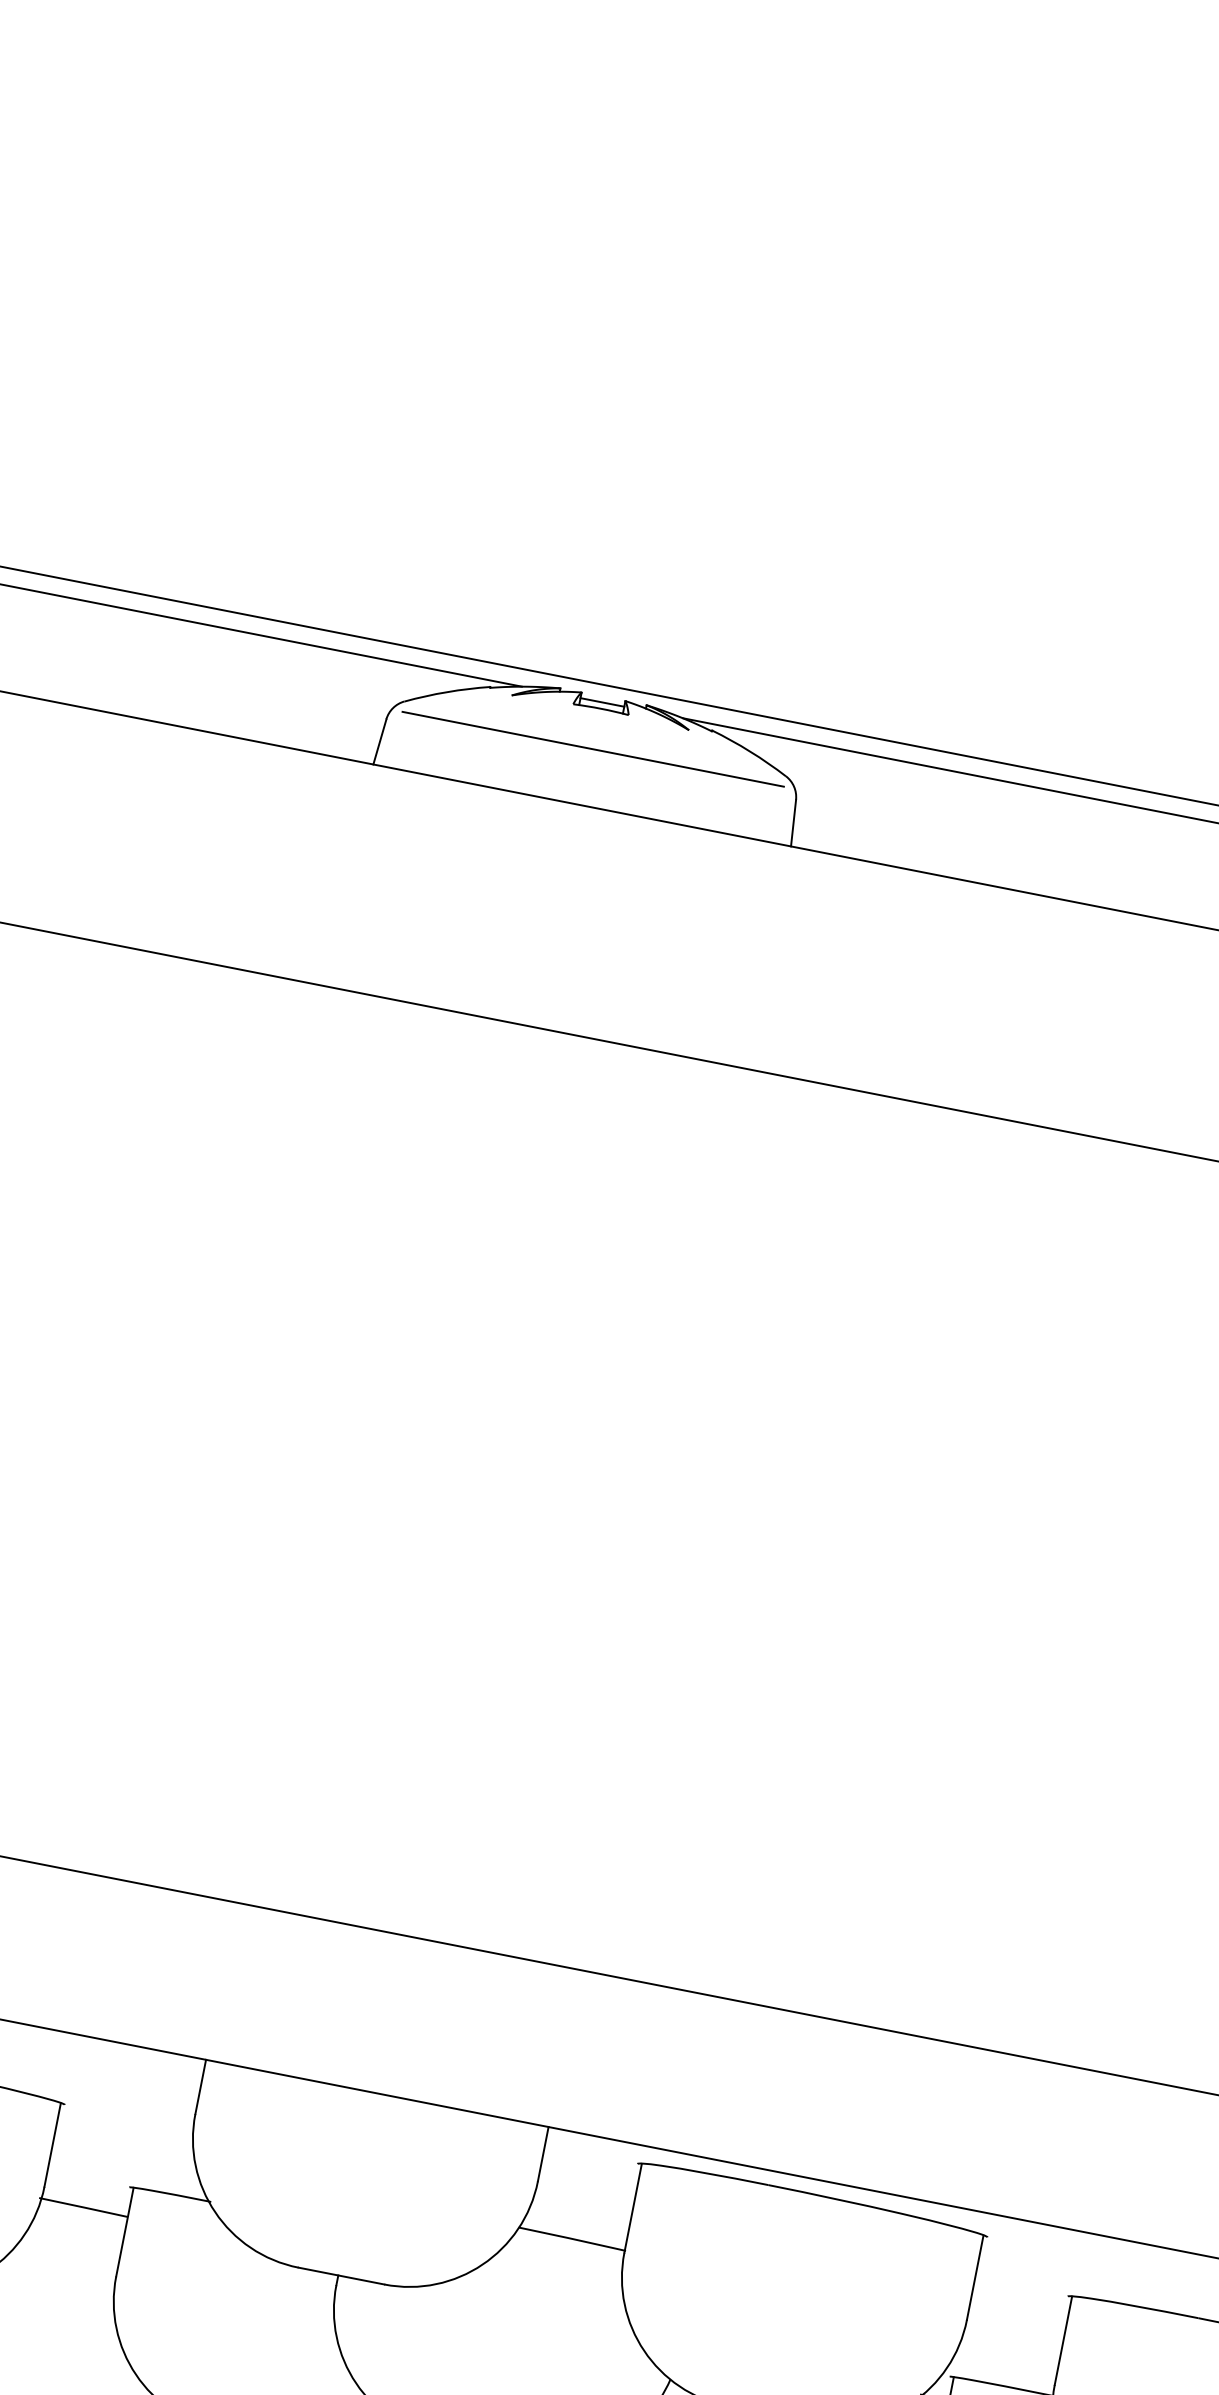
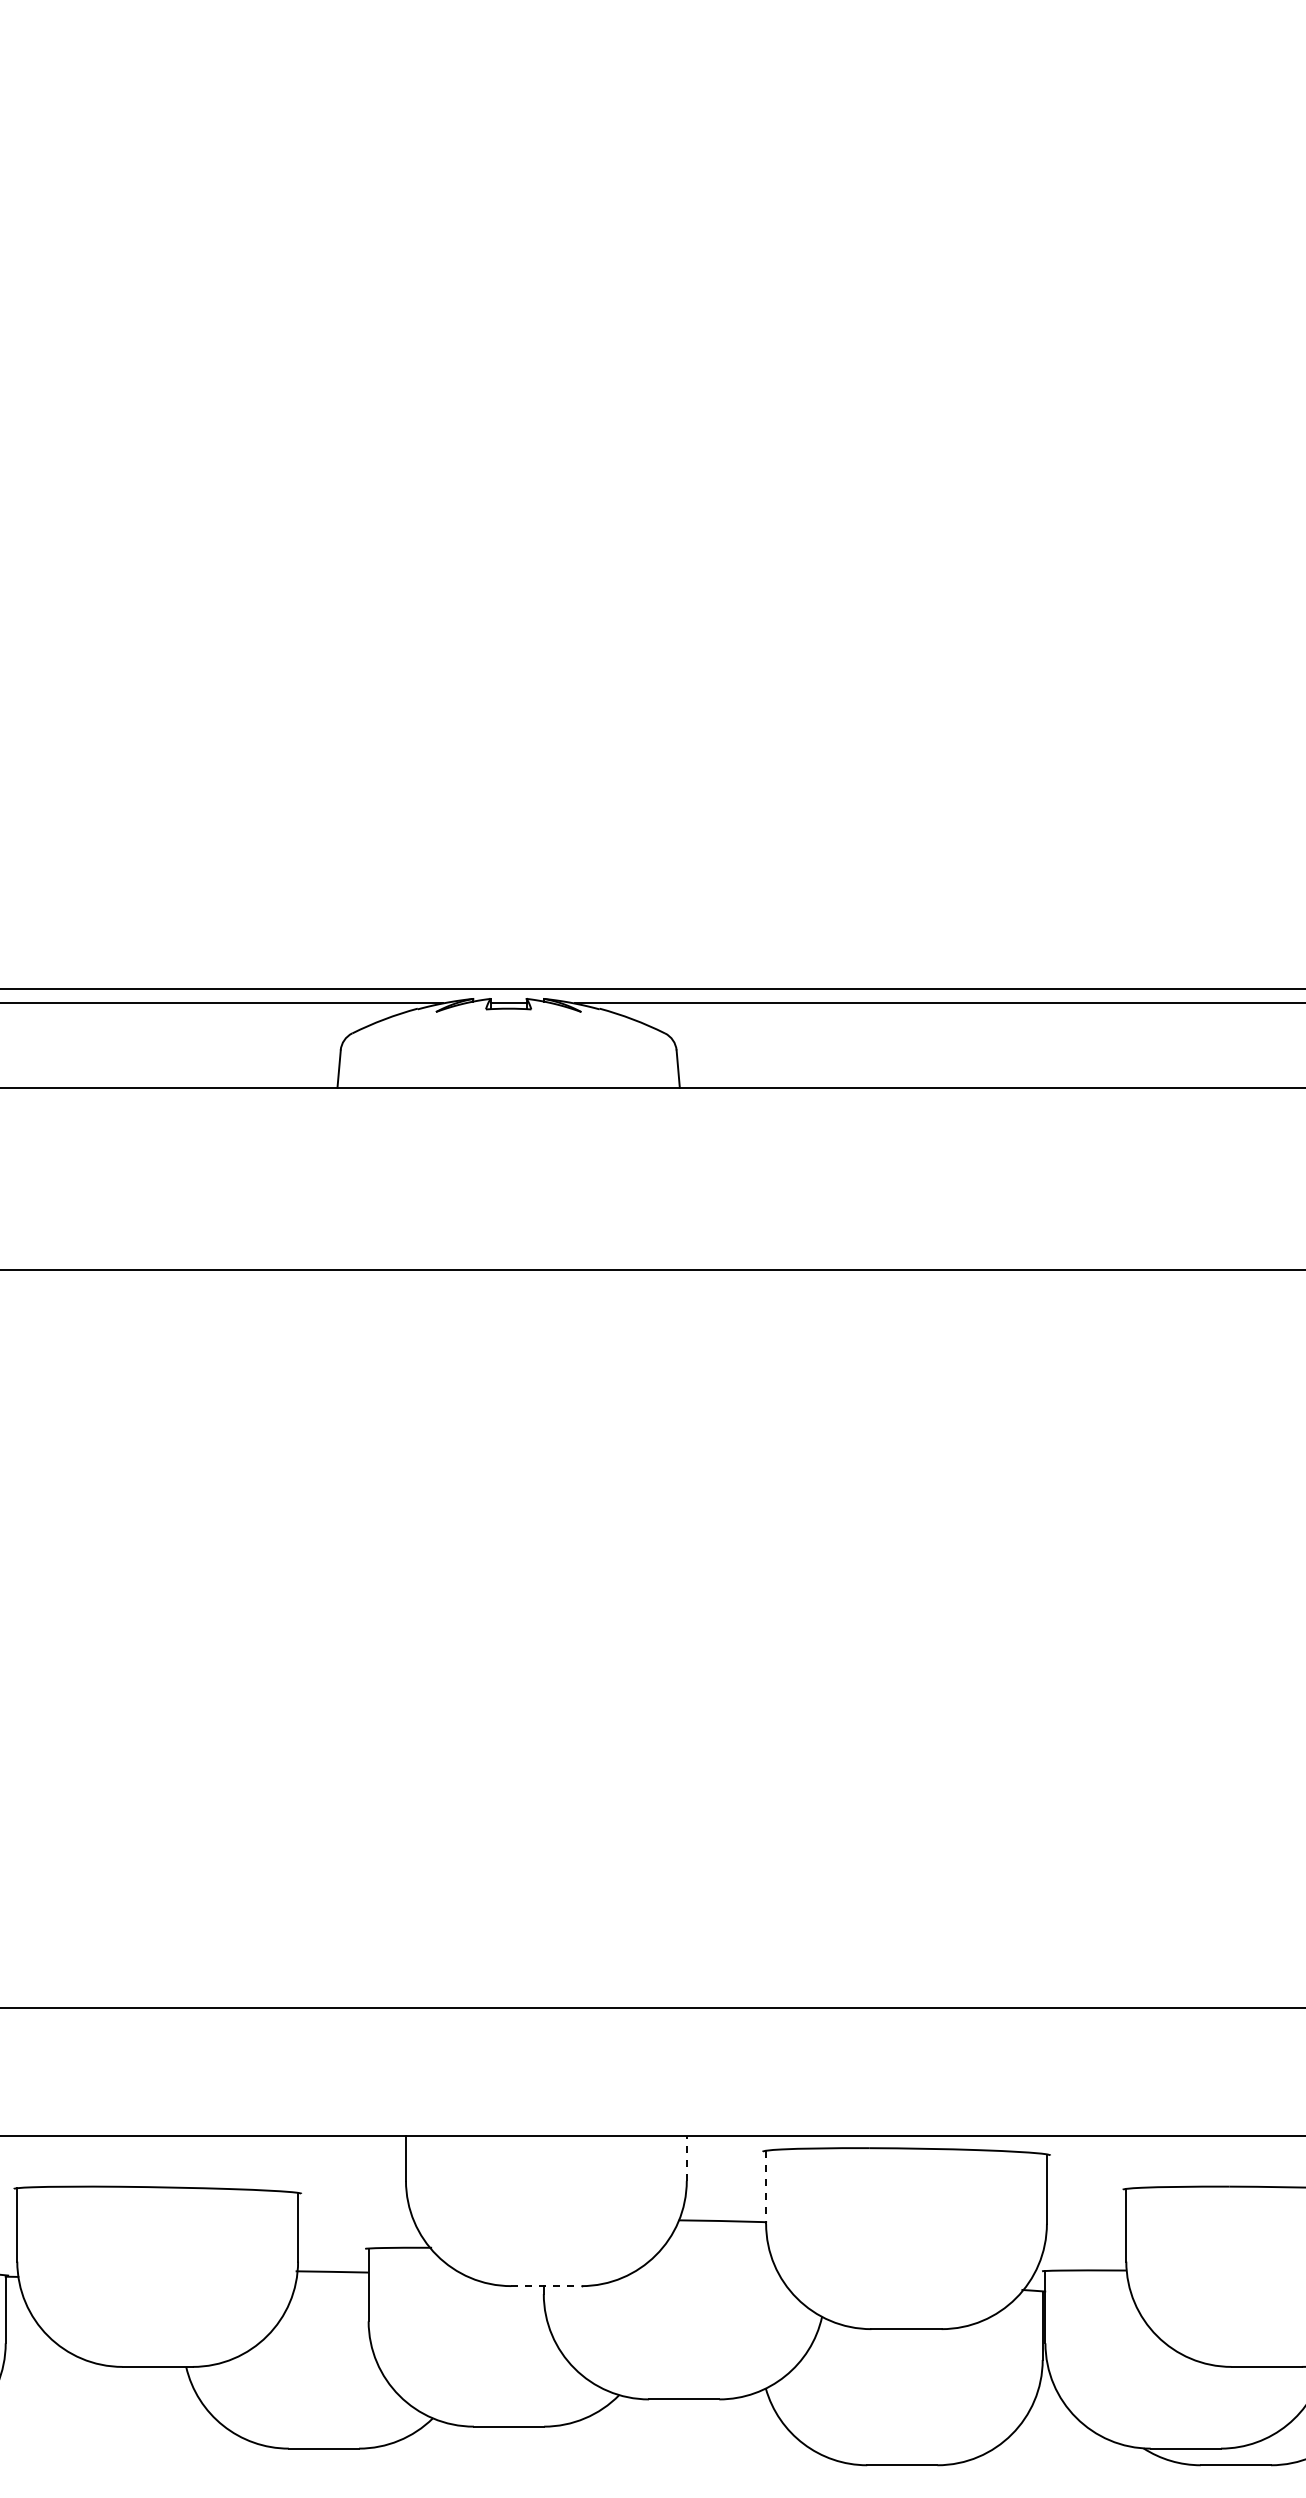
line: (593, 748) -> (508, 1041), removed
line: (542, 2153) -> (686, 2158), solid -> dashed
line: (633, 2208) -> (766, 2187), solid -> dashed
line: (341, 2276) -> (546, 2286), solid -> dashed

